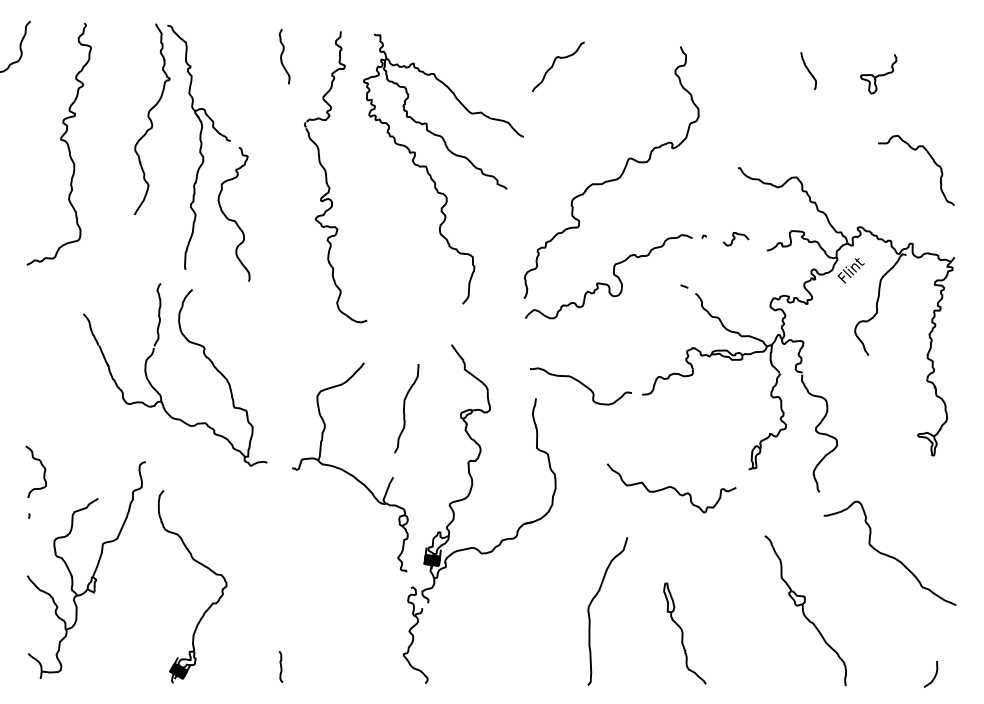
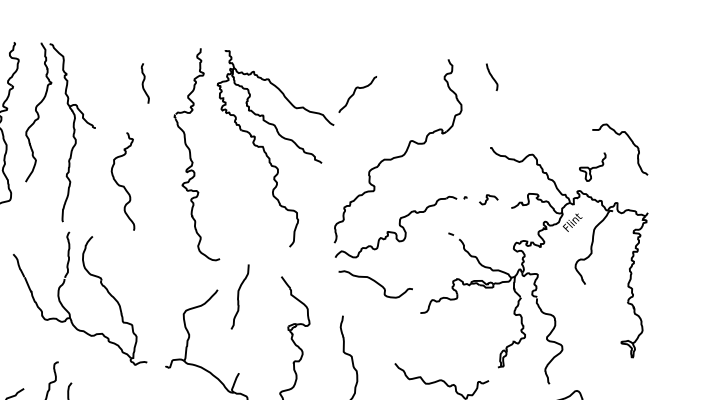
curve: (282, 56) -> (143, 83), moved
curve: (554, 64) -> (355, 92), moved
curve: (808, 70) -> (492, 76), moved
part: (878, 74) -> (592, 167), moved
part: (199, 148) -> (73, 133), moved
curve: (581, 384) -> (376, 283), moved
curve: (404, 408) -> (238, 296), moved

